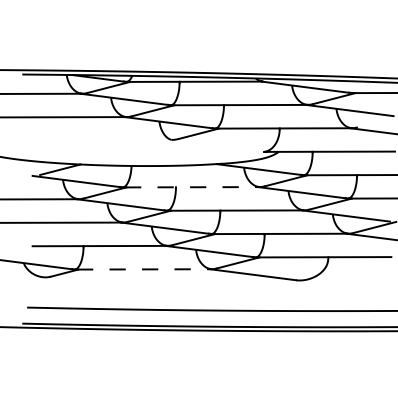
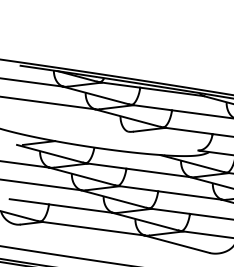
line: (191, 187) -> (138, 170), dashed -> solid
line: (143, 269) -> (92, 228), dashed -> solid

